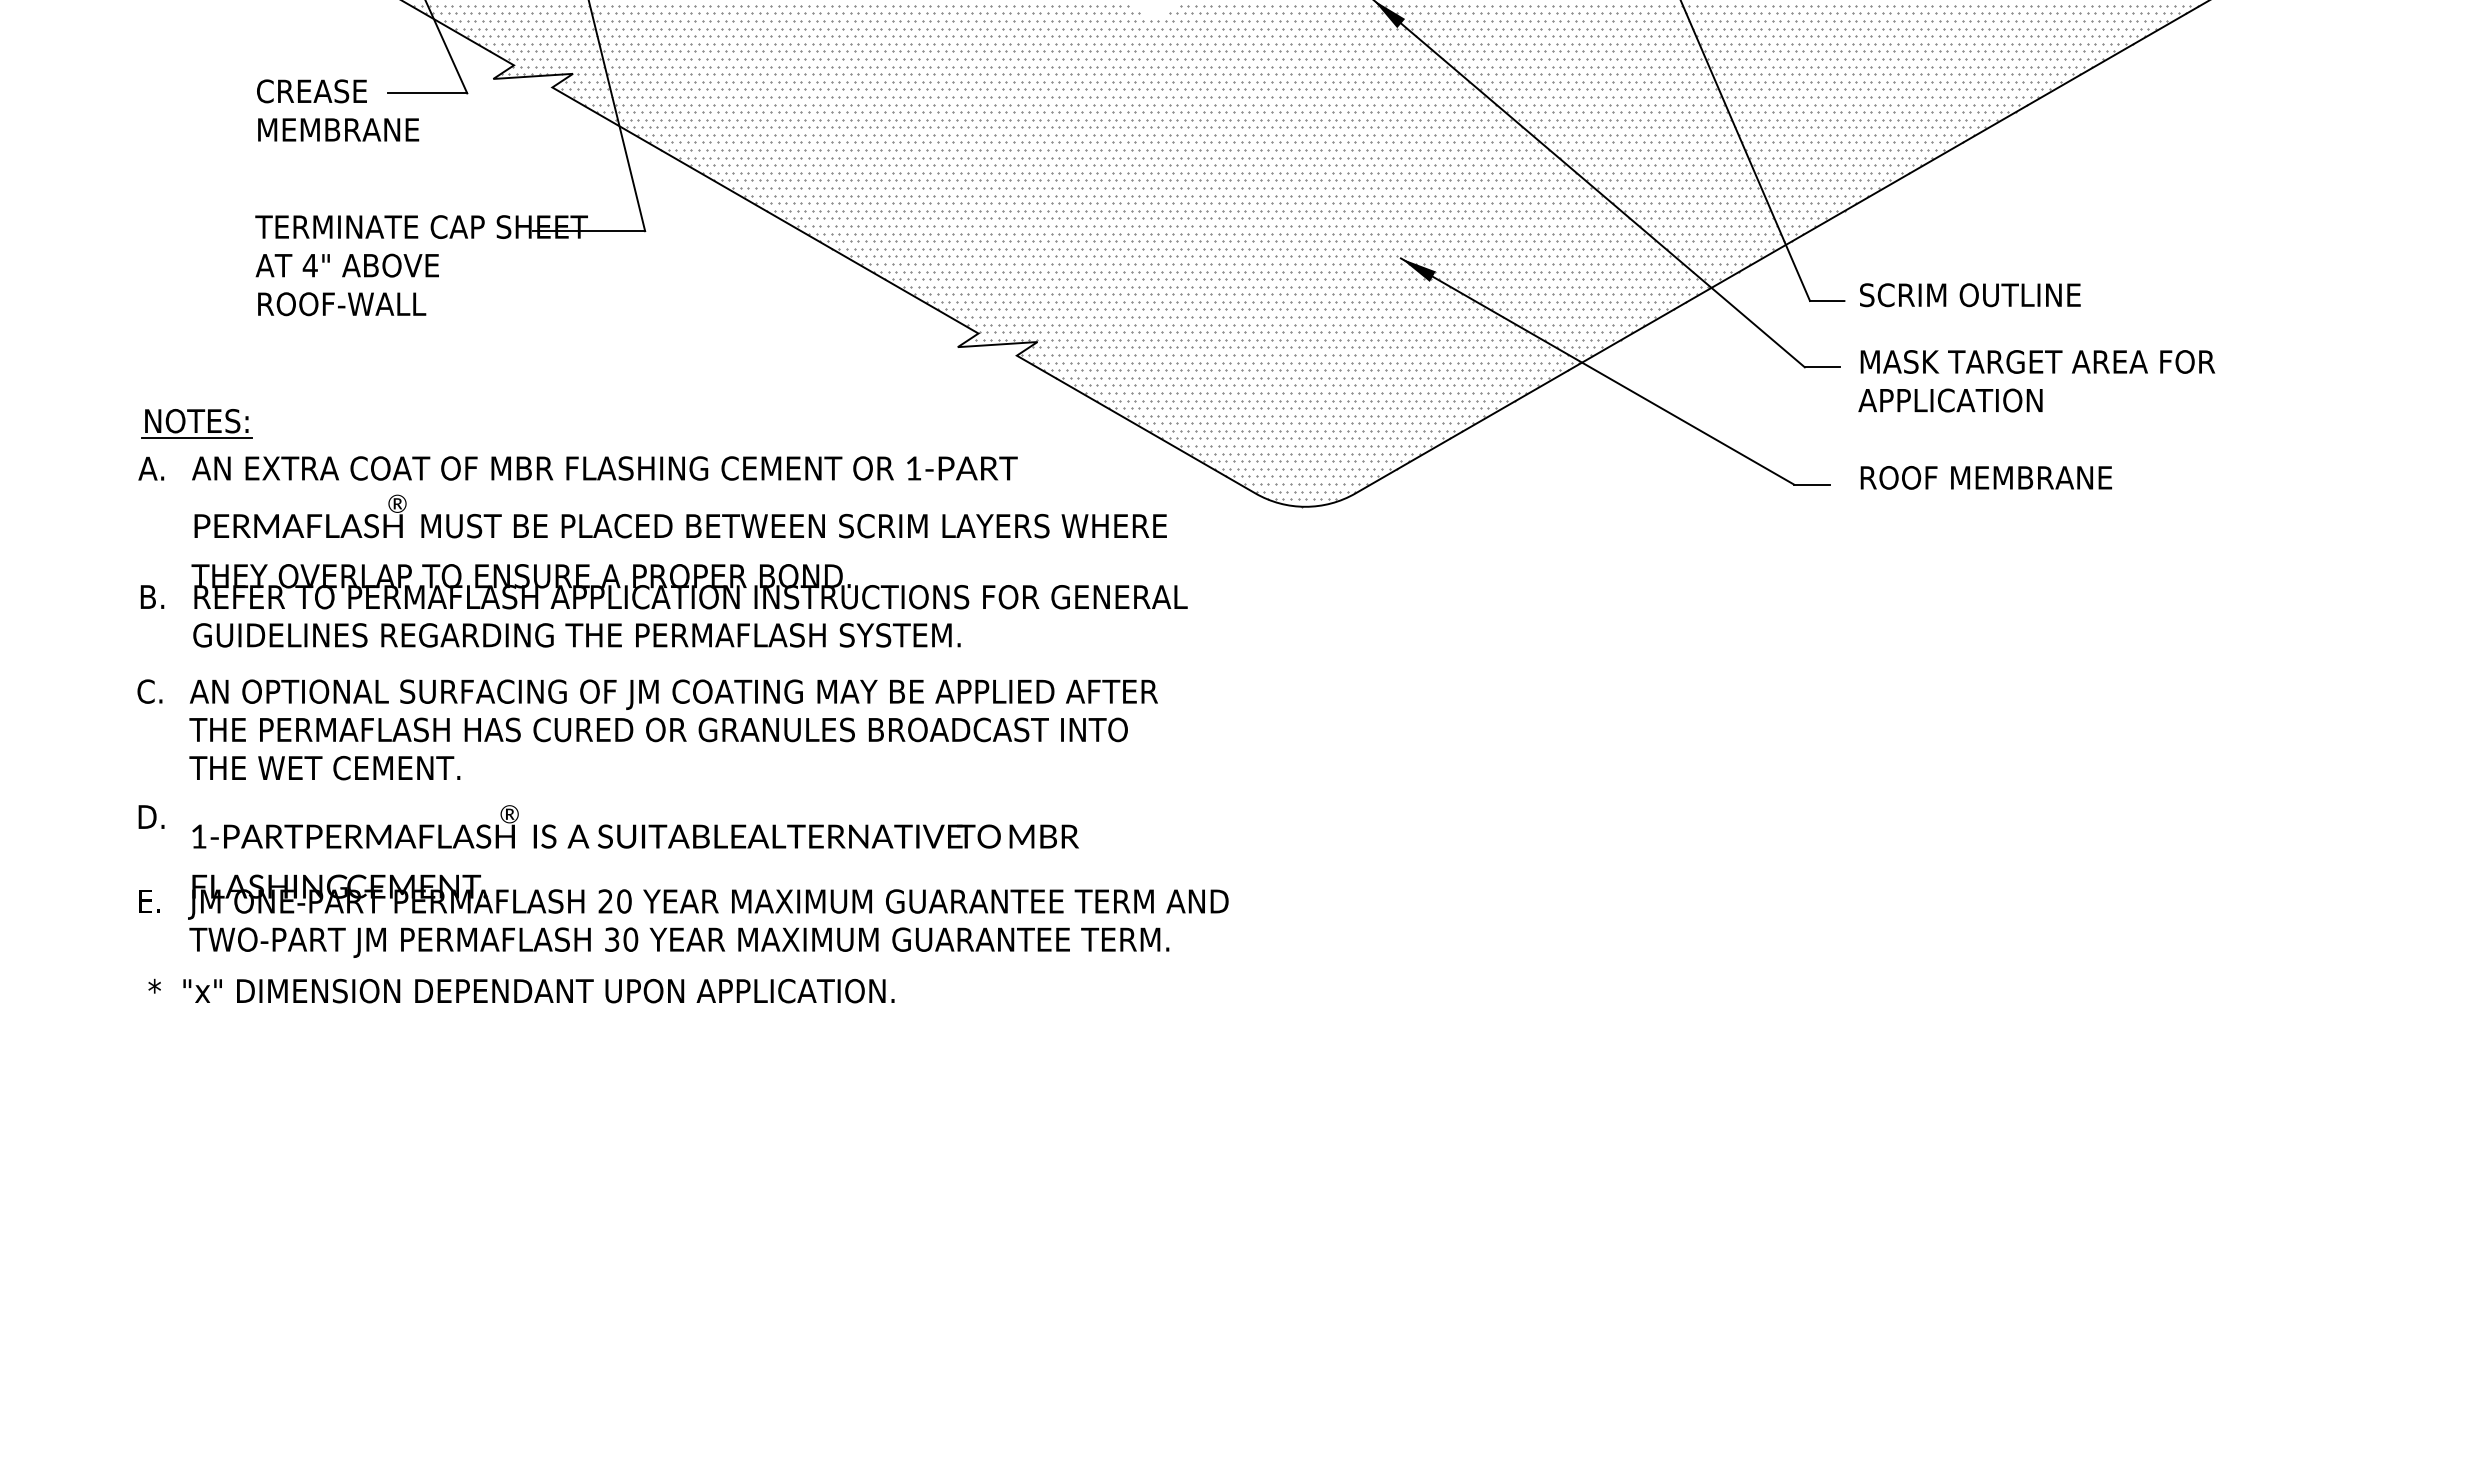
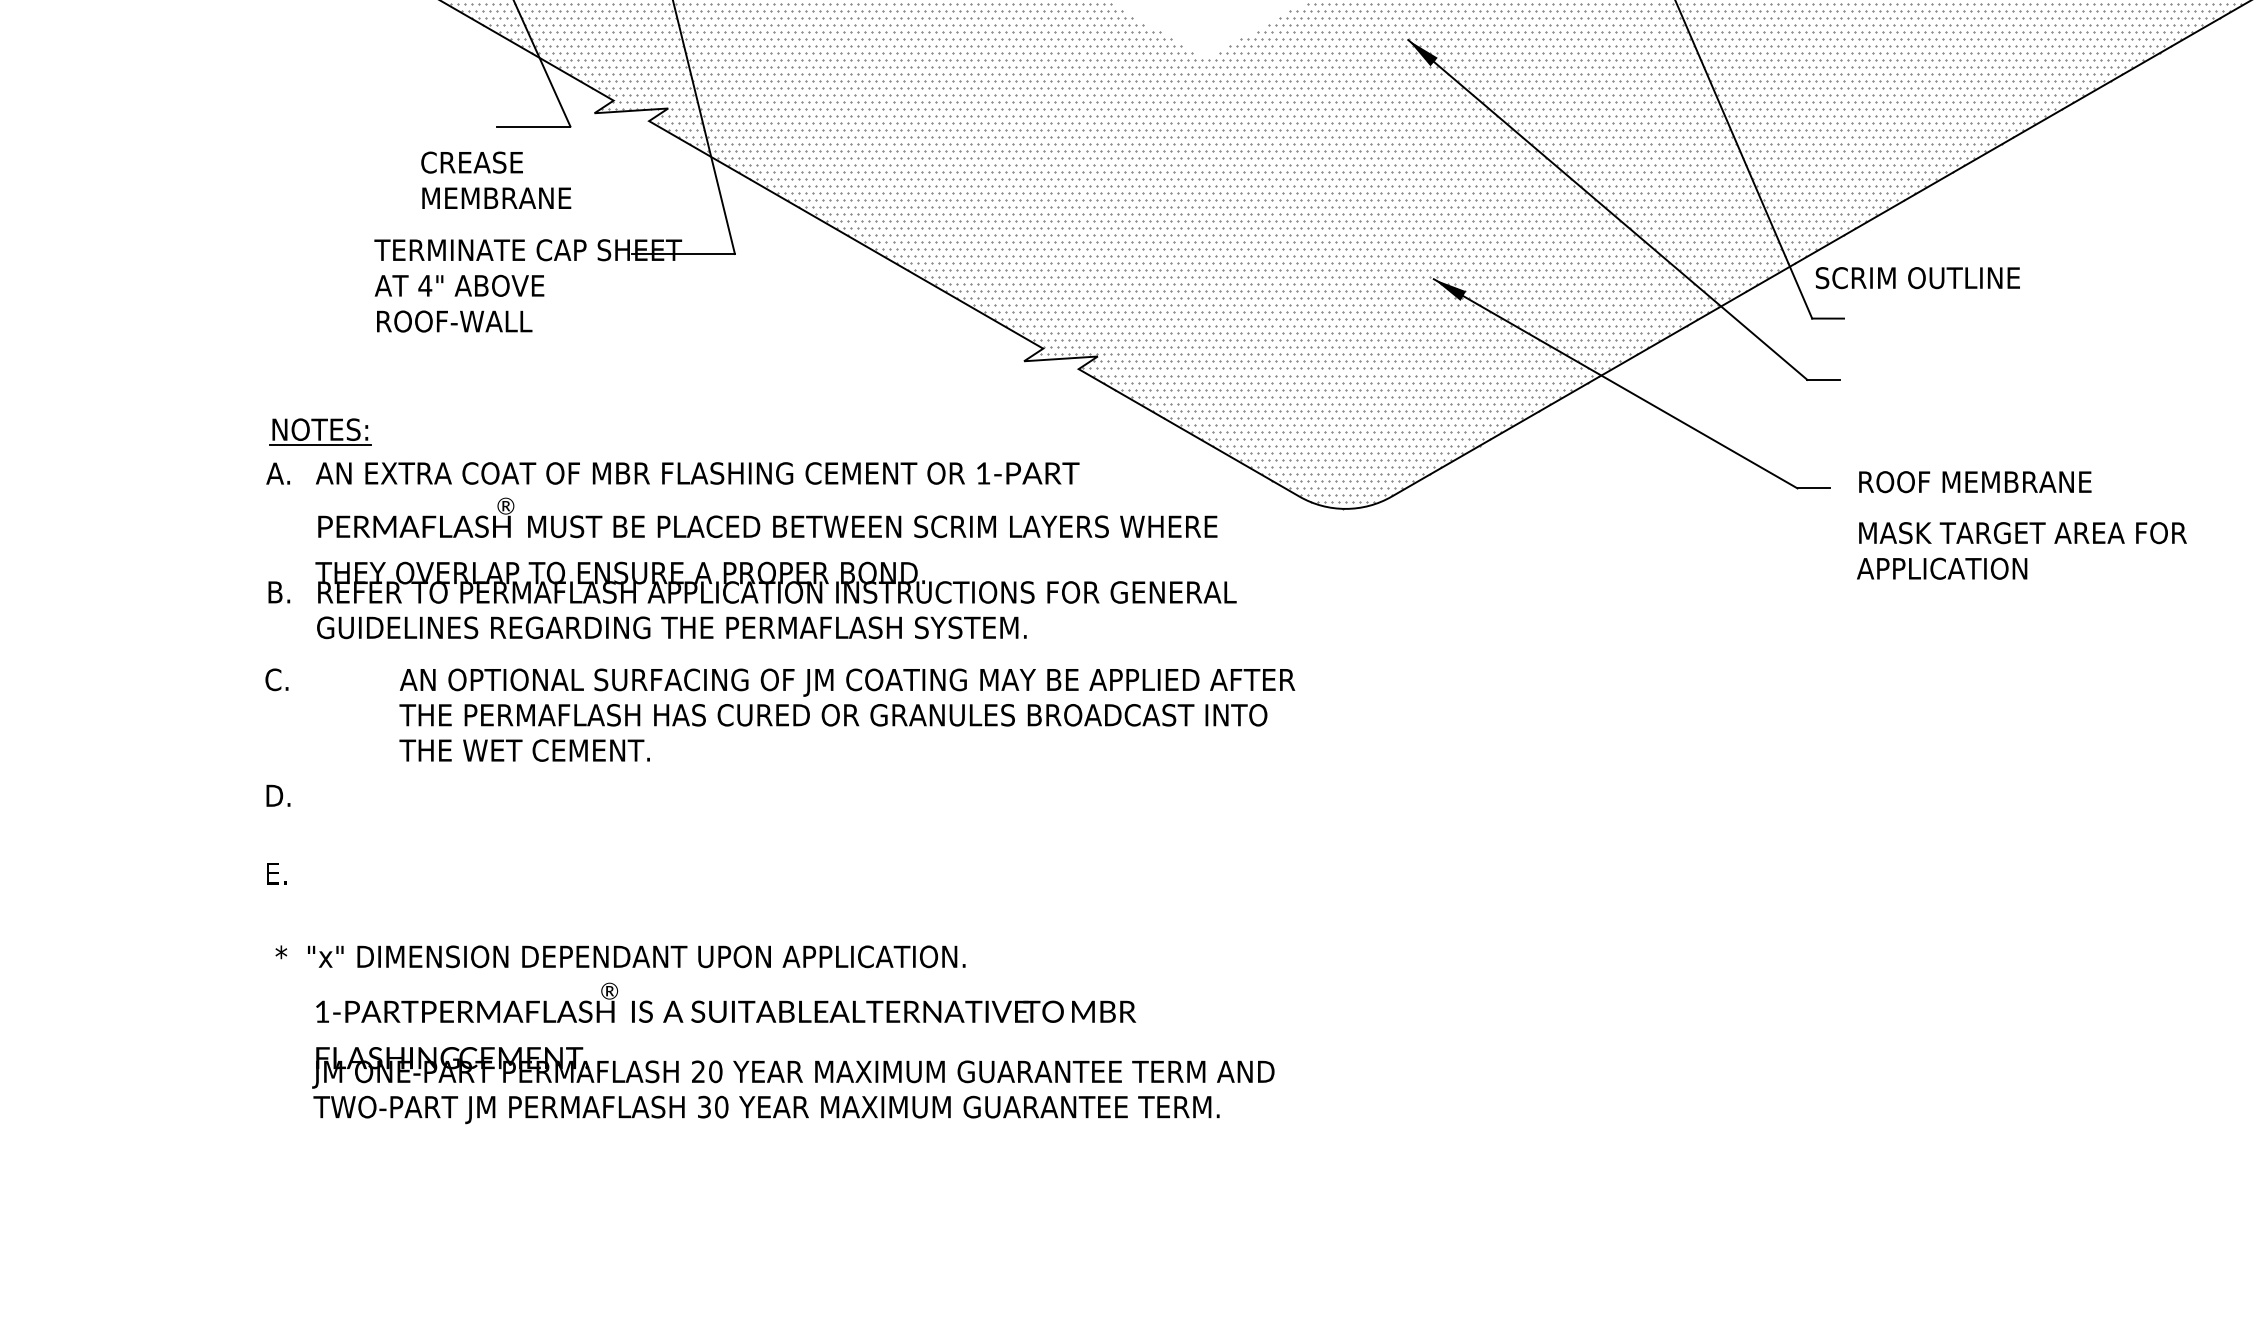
text: (338, 110) -> (496, 180), moved
text: (1970, 295) -> (1918, 278), moved
text: (2036, 381) -> (2021, 551), moved
text: (673, 729) -> (847, 714), moved
text: (708, 881) -> (793, 1053), moved

